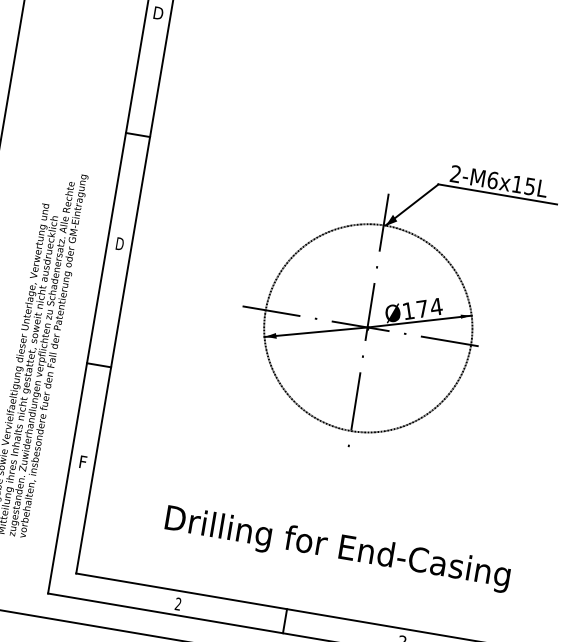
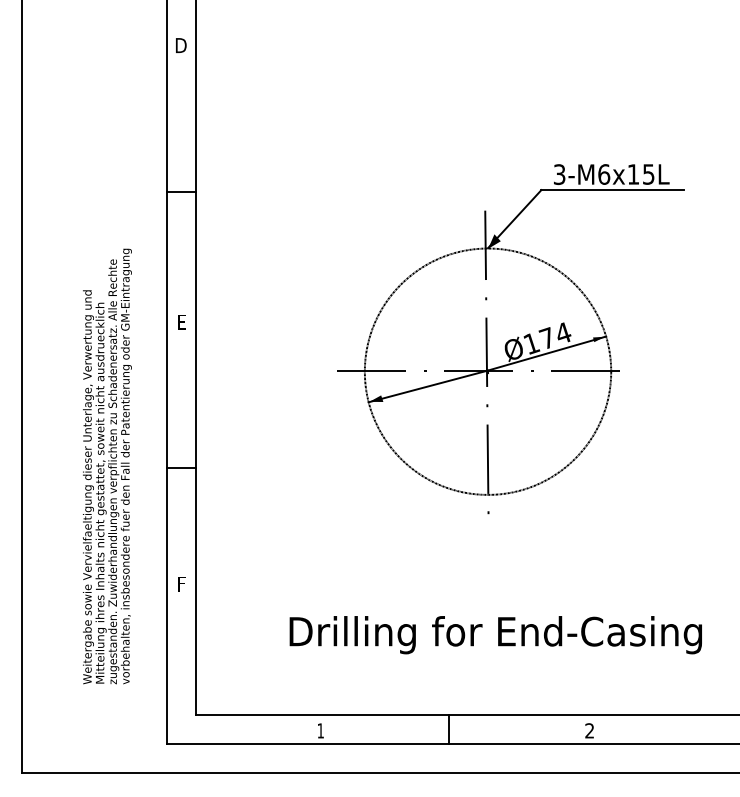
text: (455, 174) -> (559, 174), 2-M6x15L -> 3-M6x15L
text: (119, 243) -> (181, 321), D -> E
text: (178, 603) -> (320, 730), 2 -> 1

